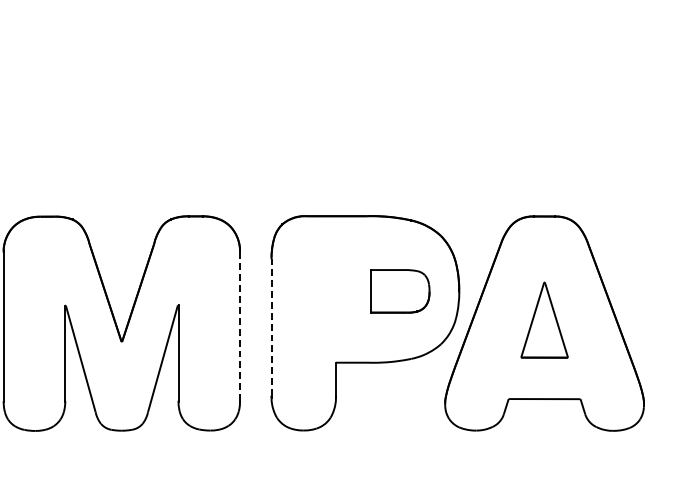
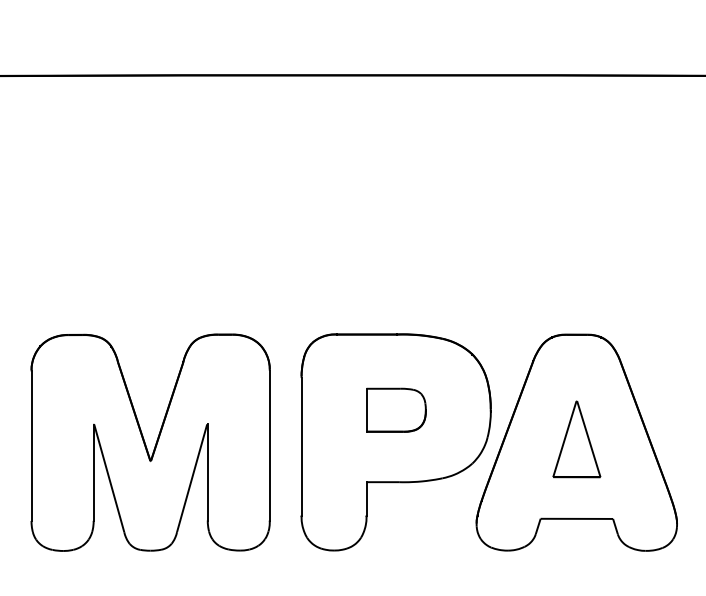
part: (400, 290) -> (396, 409), moved
line: (239, 326) -> (269, 445), dashed -> solid
line: (271, 327) -> (301, 446), dashed -> solid

